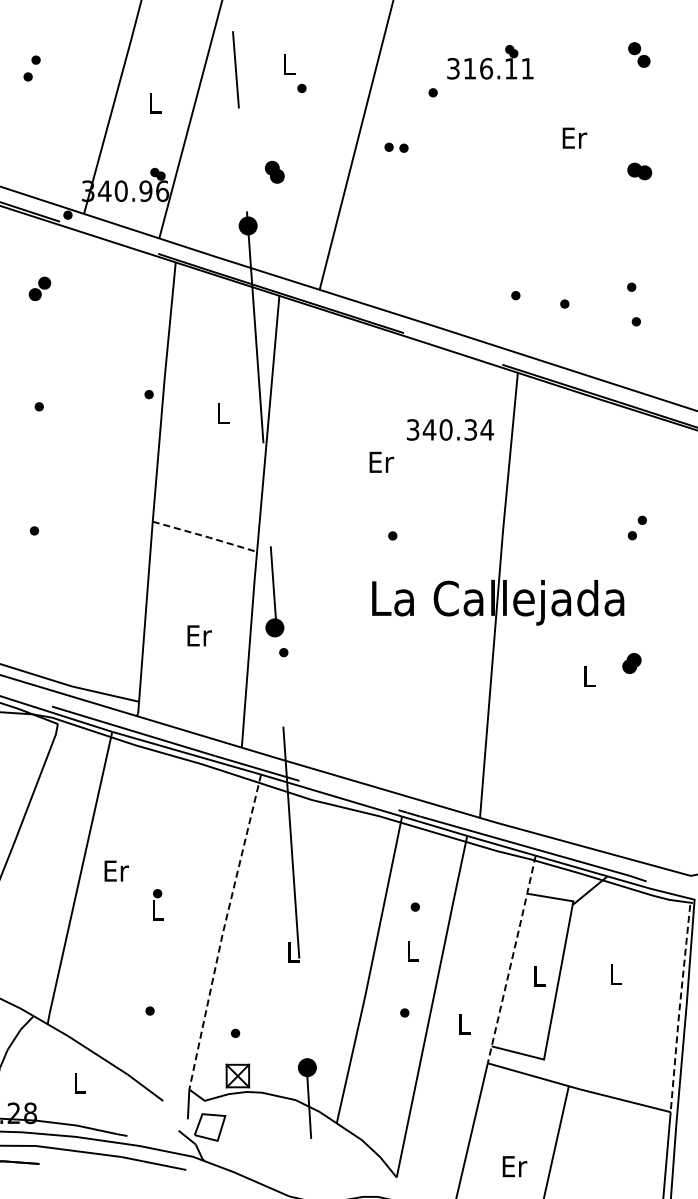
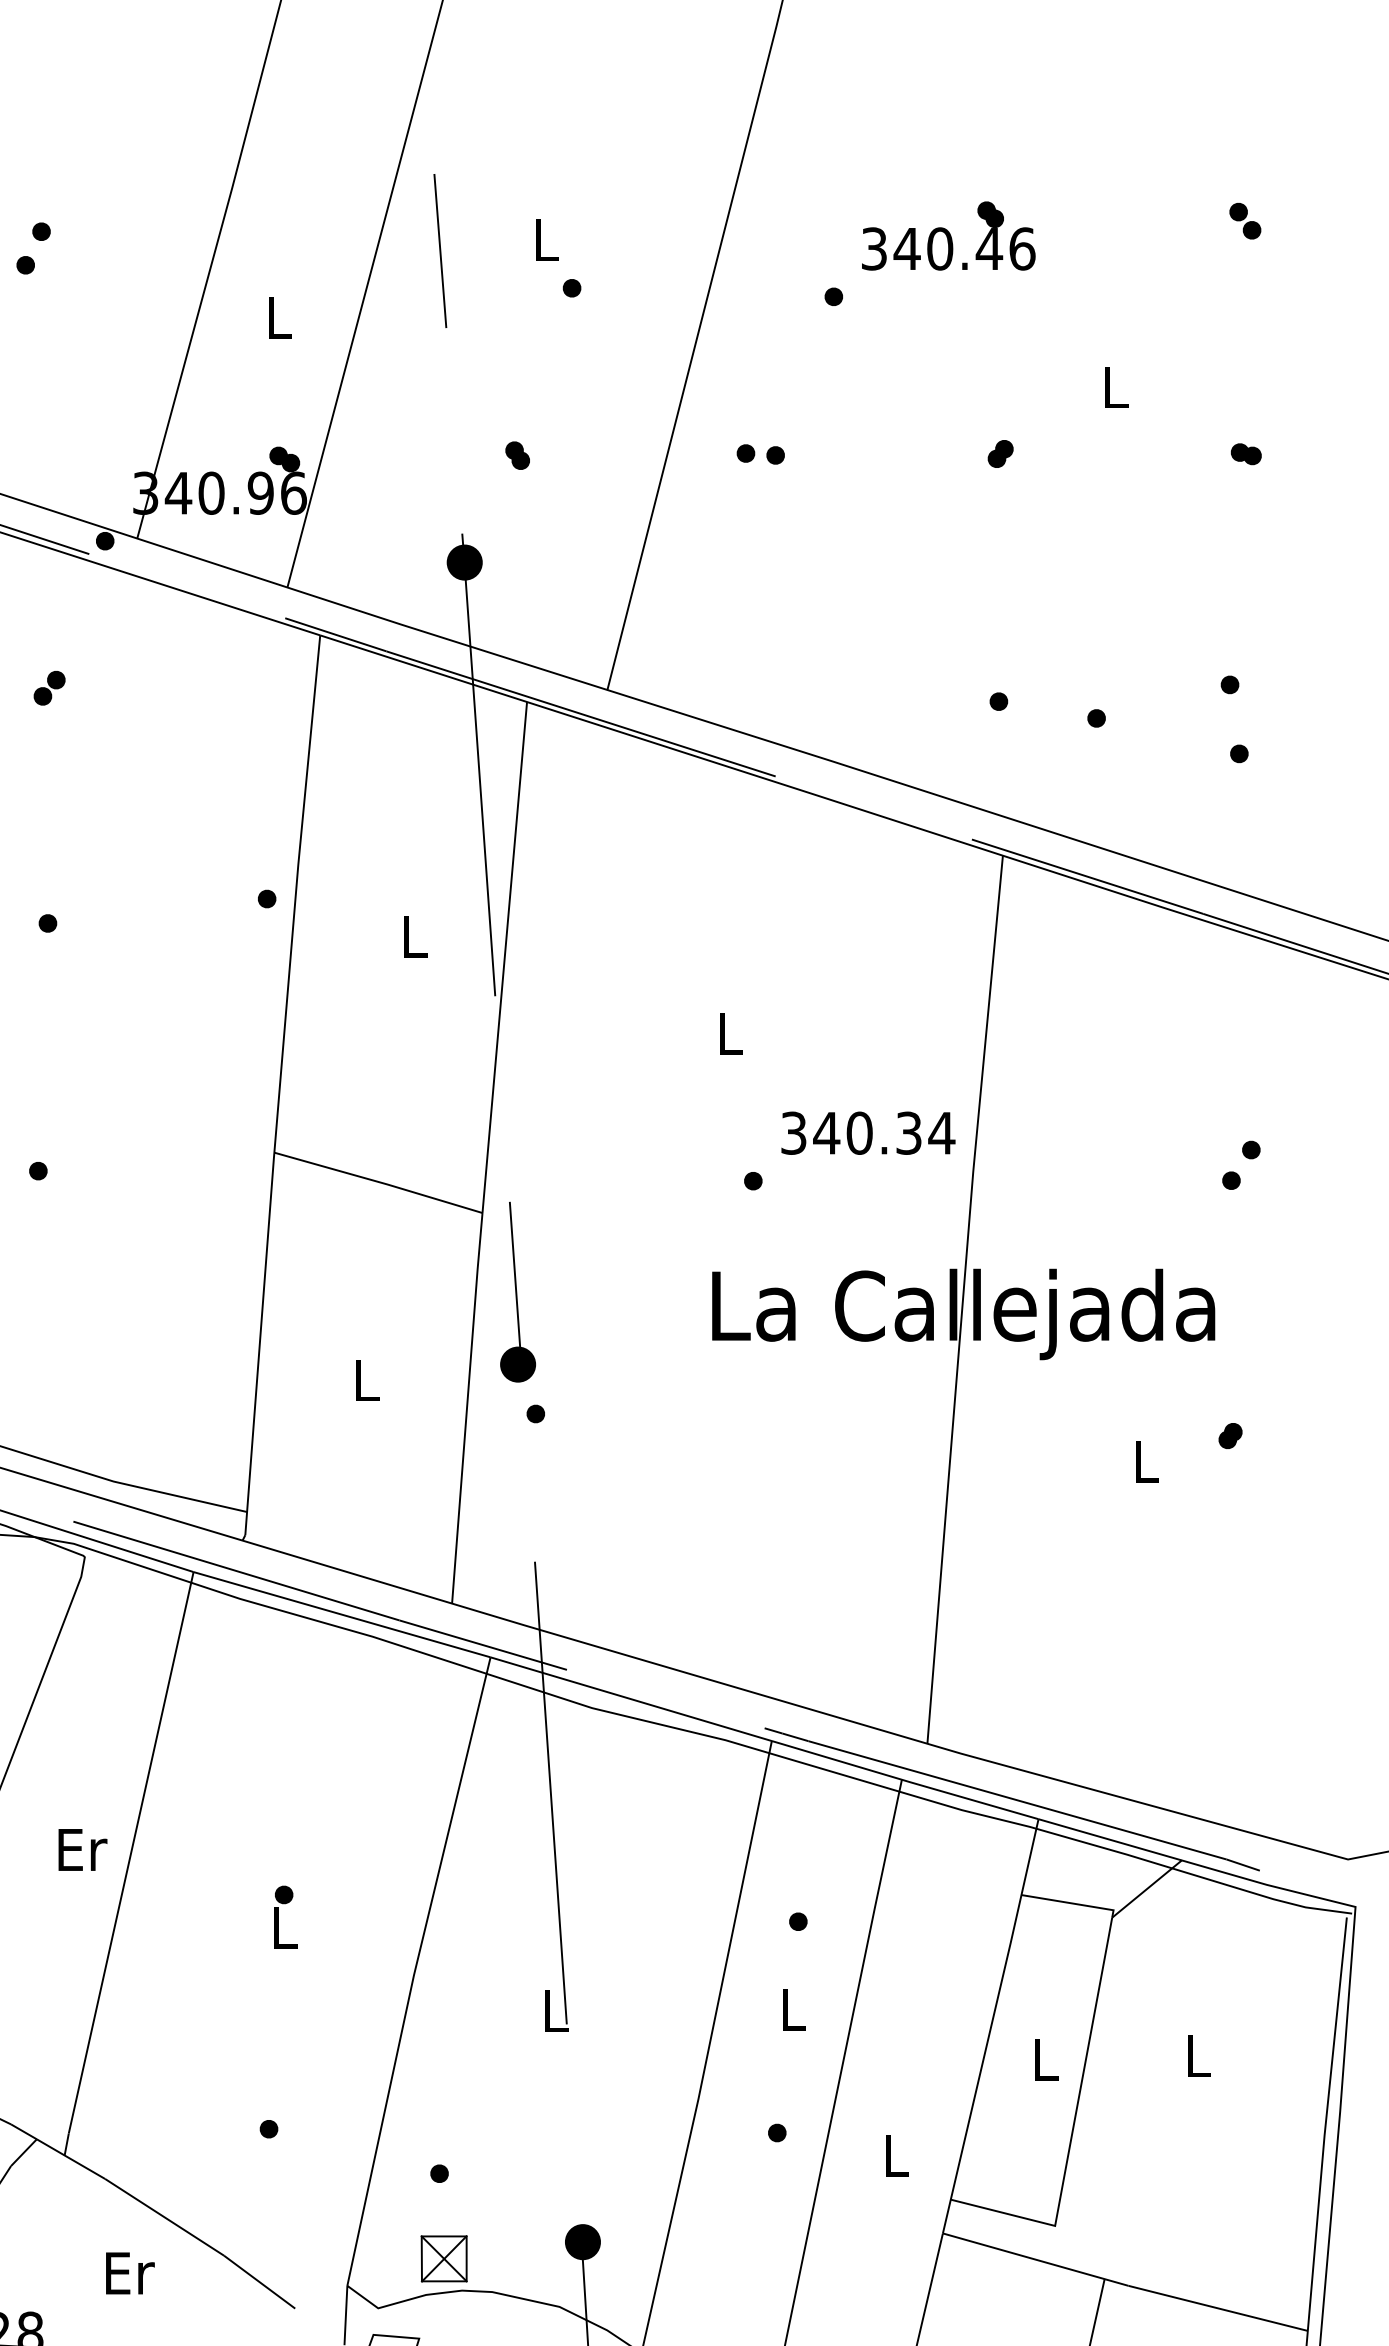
part: (639, 54) -> (1245, 220), size x0.71
text: (498, 68) -> (964, 248), 316.11 -> 340.46
text: (574, 137) -> (1115, 386), Er -> L
part: (396, 147) -> (760, 453), moved
part: (516, 171) -> (1000, 453), added
part: (639, 171) -> (1245, 453), size x0.62
part: (274, 172) -> (517, 455), size x0.62
part: (40, 288) -> (50, 687), size x0.71
text: (450, 429) -> (868, 1132), moved
text: (381, 461) -> (730, 1032), Er -> L
line: (205, 536) -> (379, 1182), dashed -> solid
text: (199, 635) -> (367, 1379), Er -> L
part: (631, 663) -> (1229, 1435), size x0.62
text: (116, 870) -> (82, 1848), moved
line: (222, 933) -> (413, 1974), dashed -> solid
line: (512, 959) -> (992, 2026), dashed -> solid
line: (679, 1008) -> (1325, 2124), dashed -> solid
text: (80, 1082) -> (130, 2271), L -> Er

